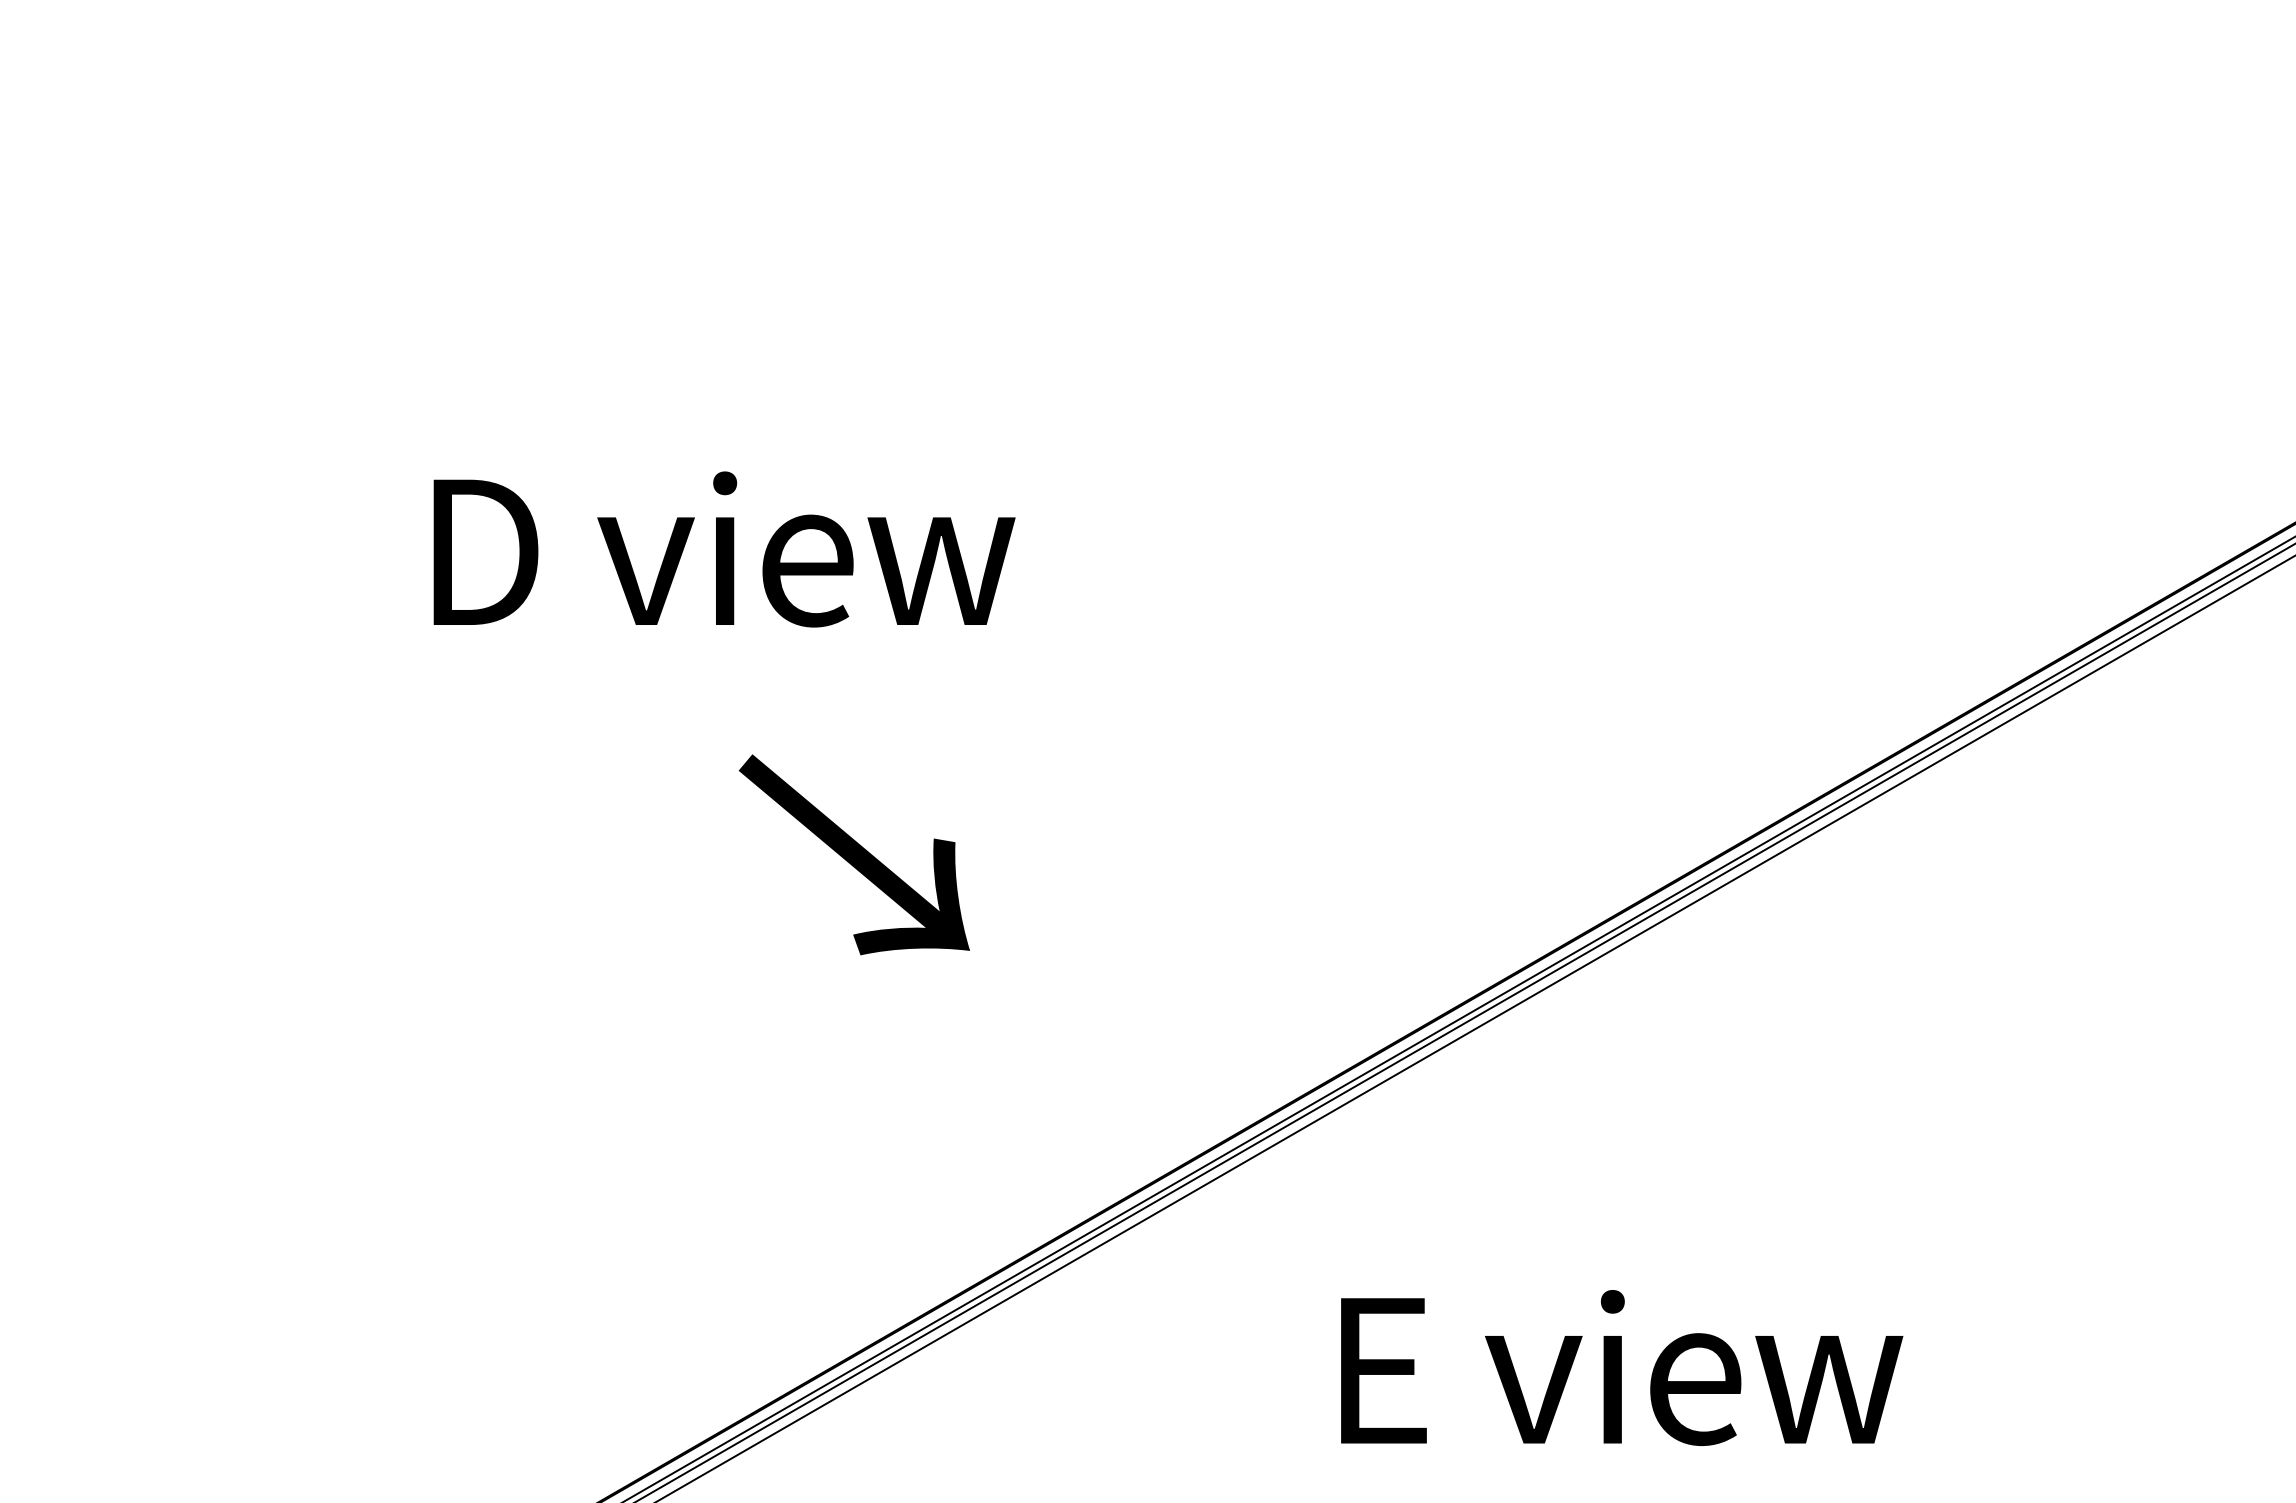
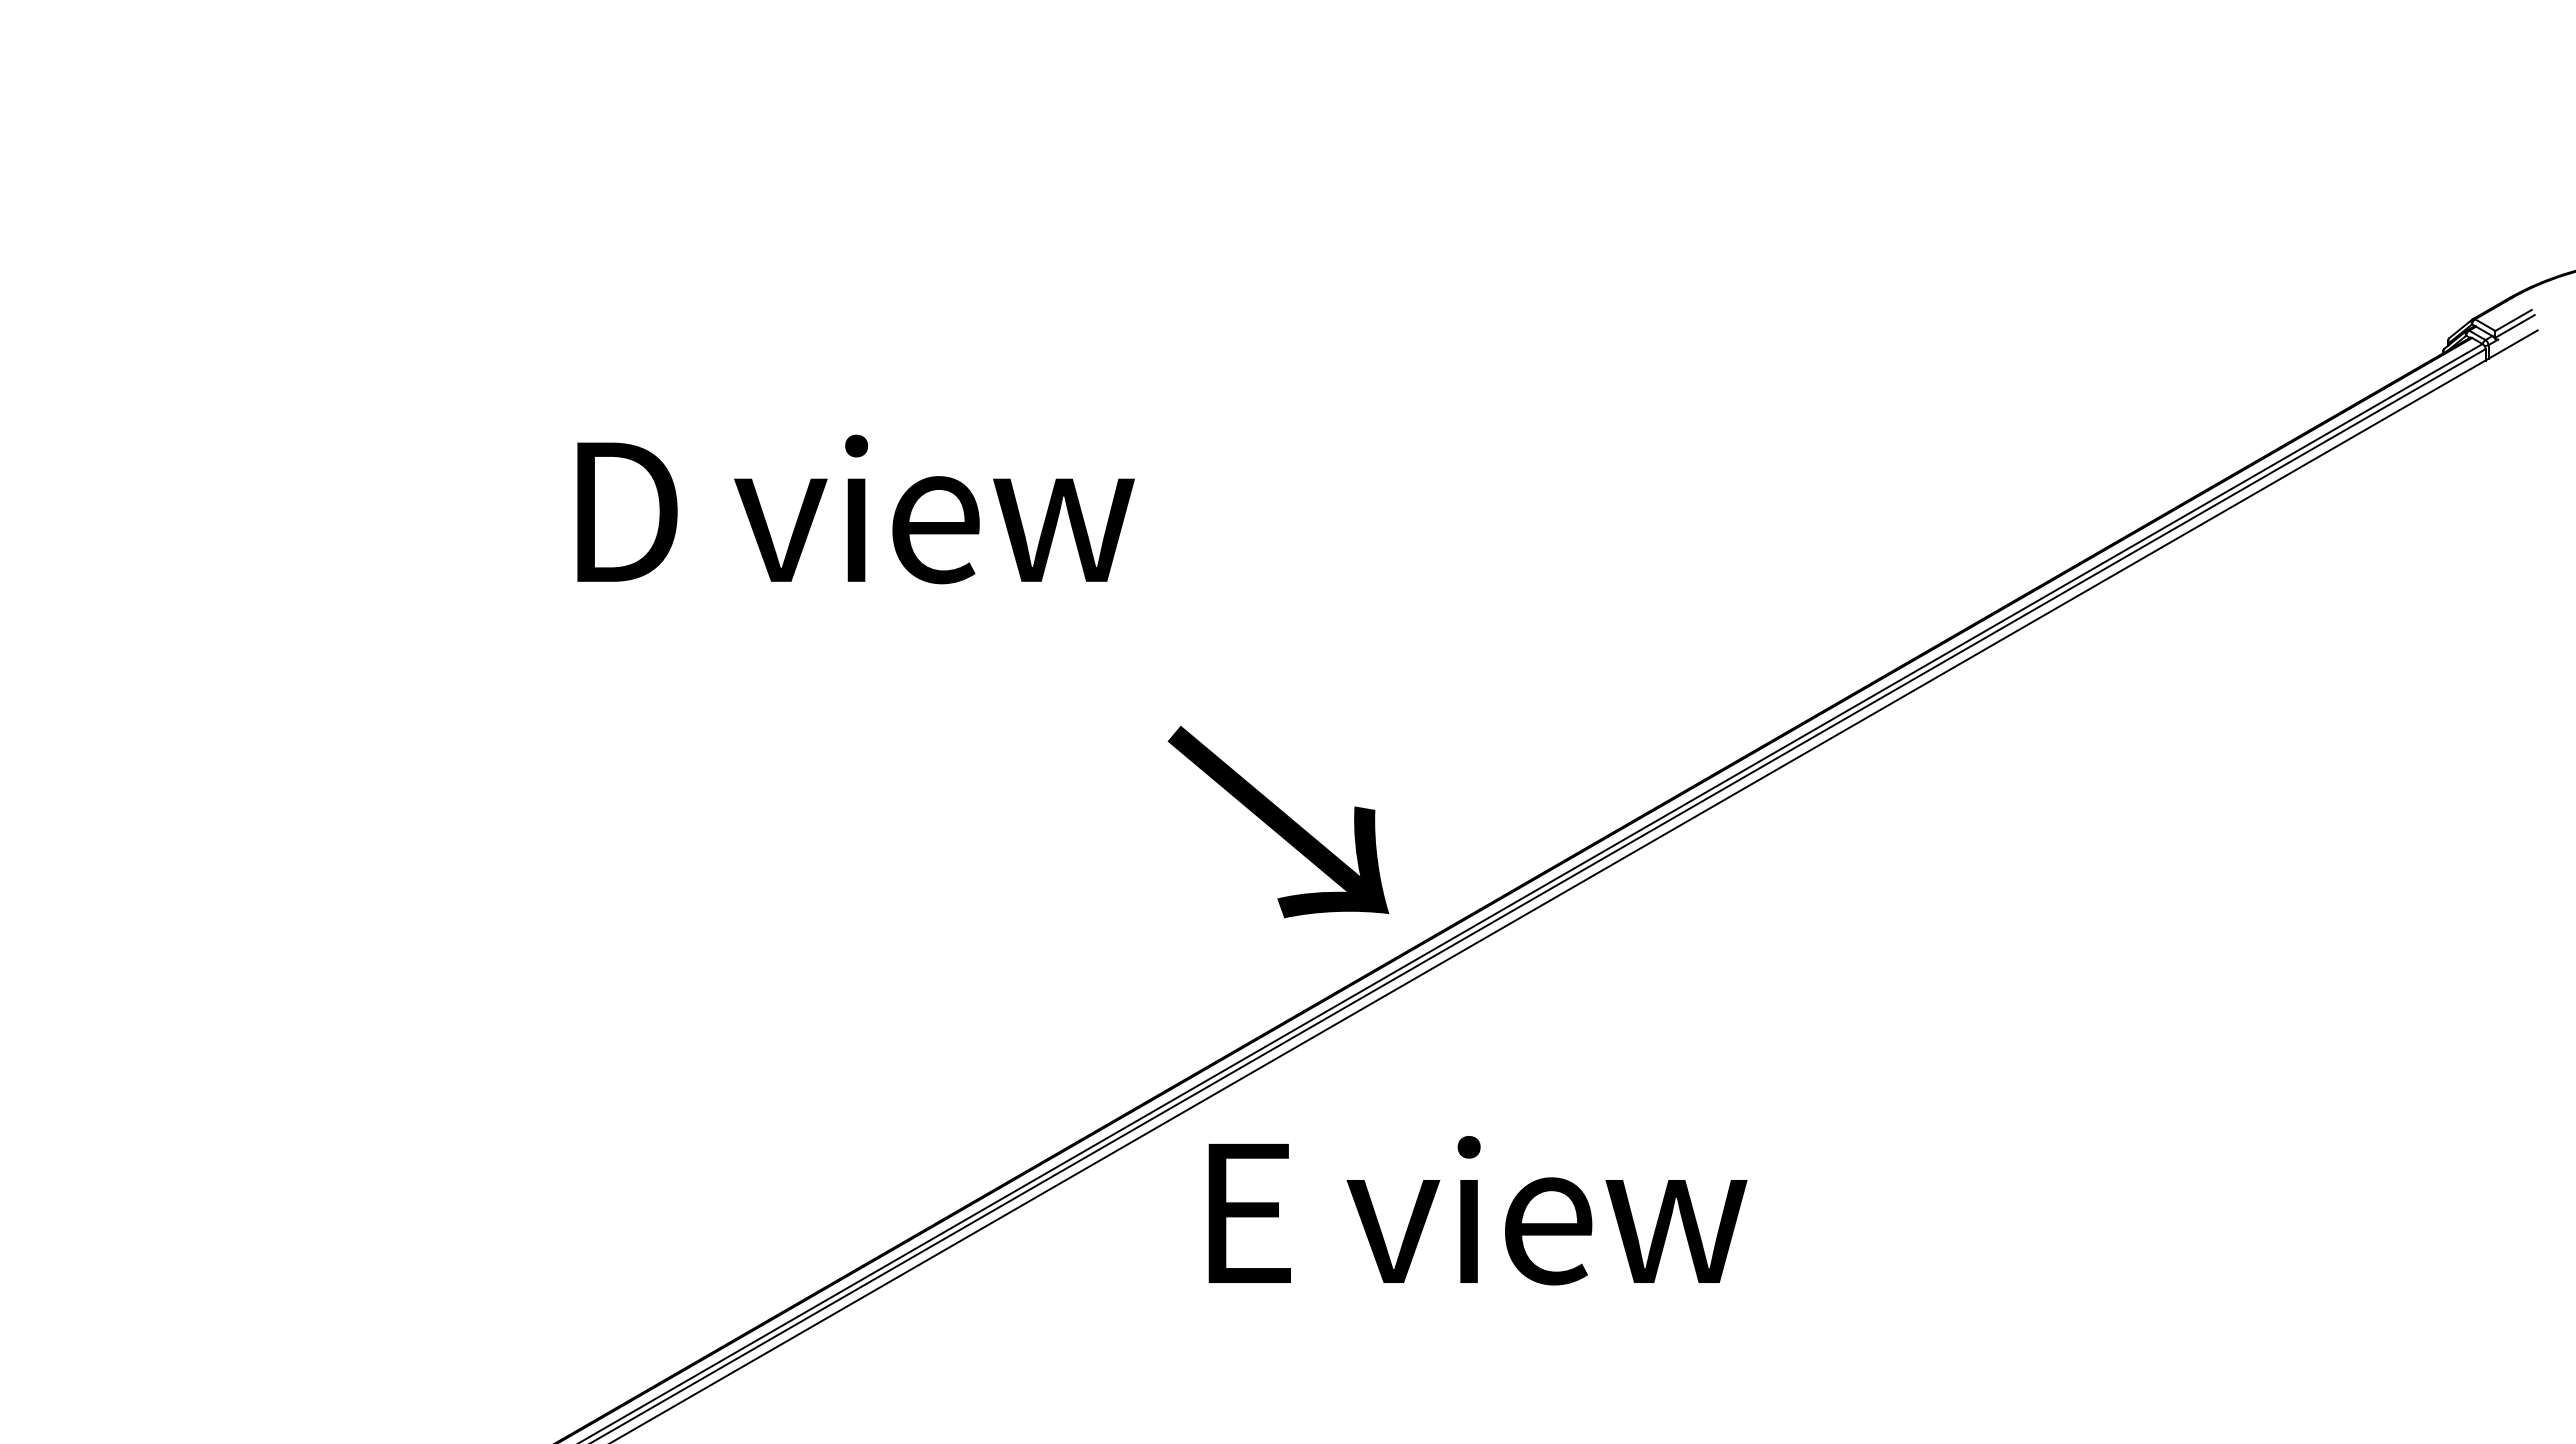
text: (723, 549) -> (855, 509), moved
text: (854, 855) -> (1278, 822), moved
text: (1621, 1367) -> (1477, 1210), moved

